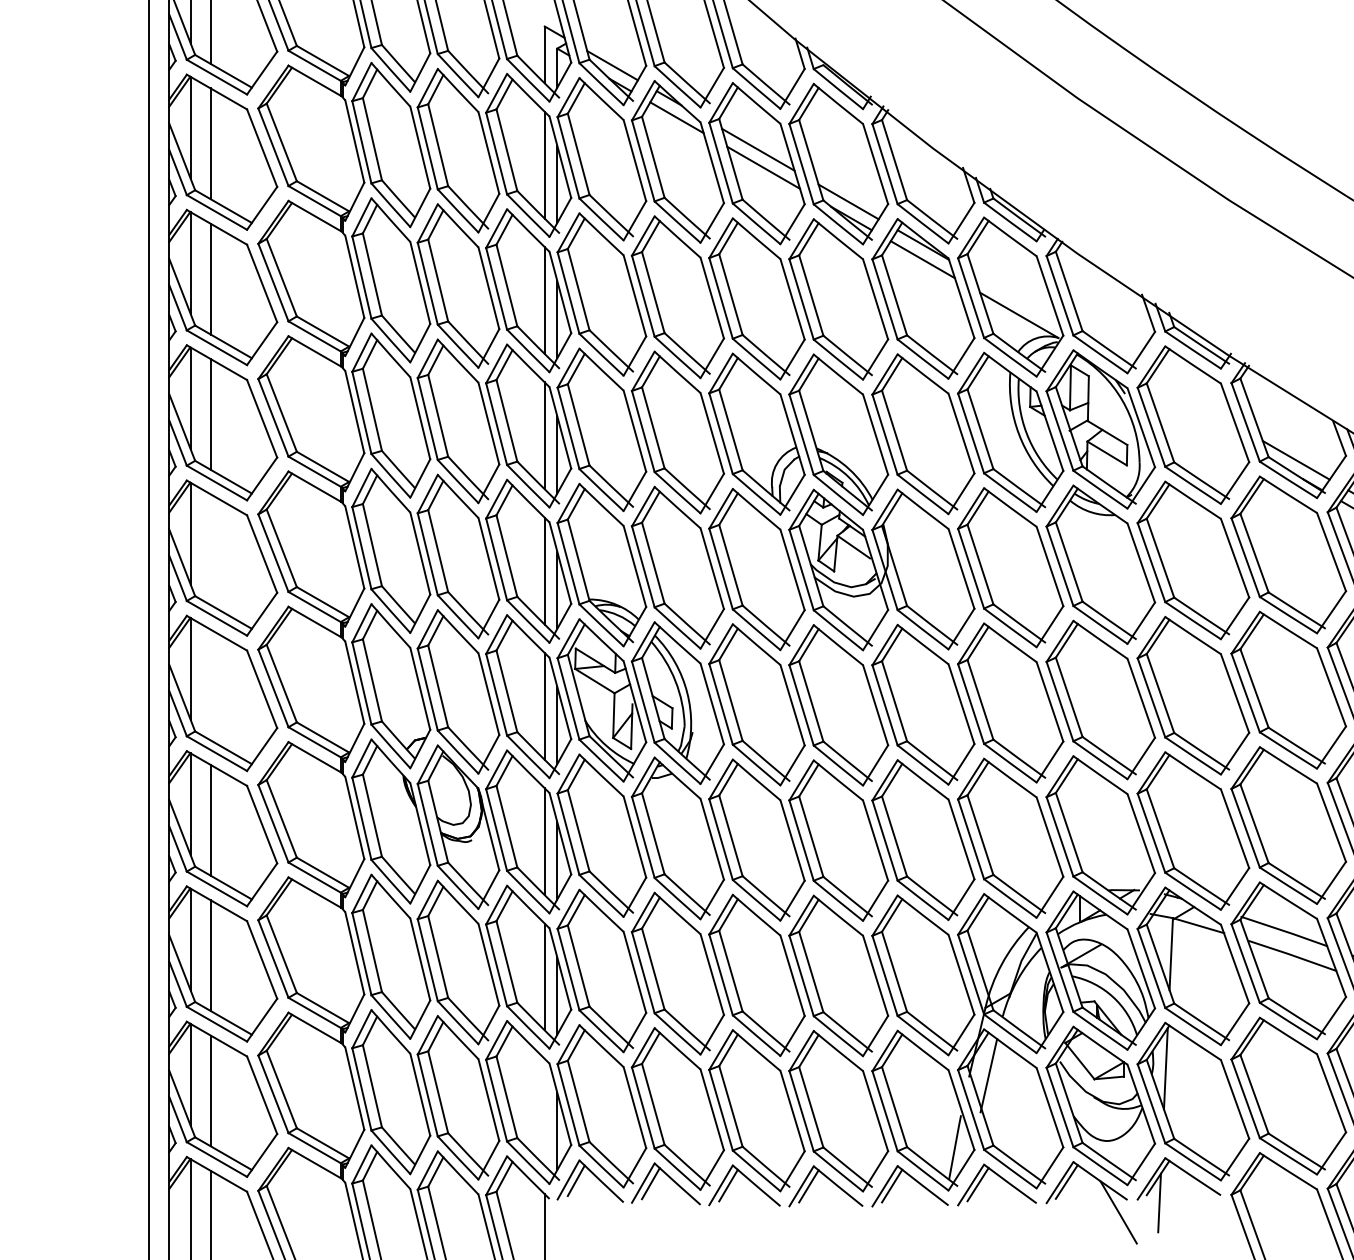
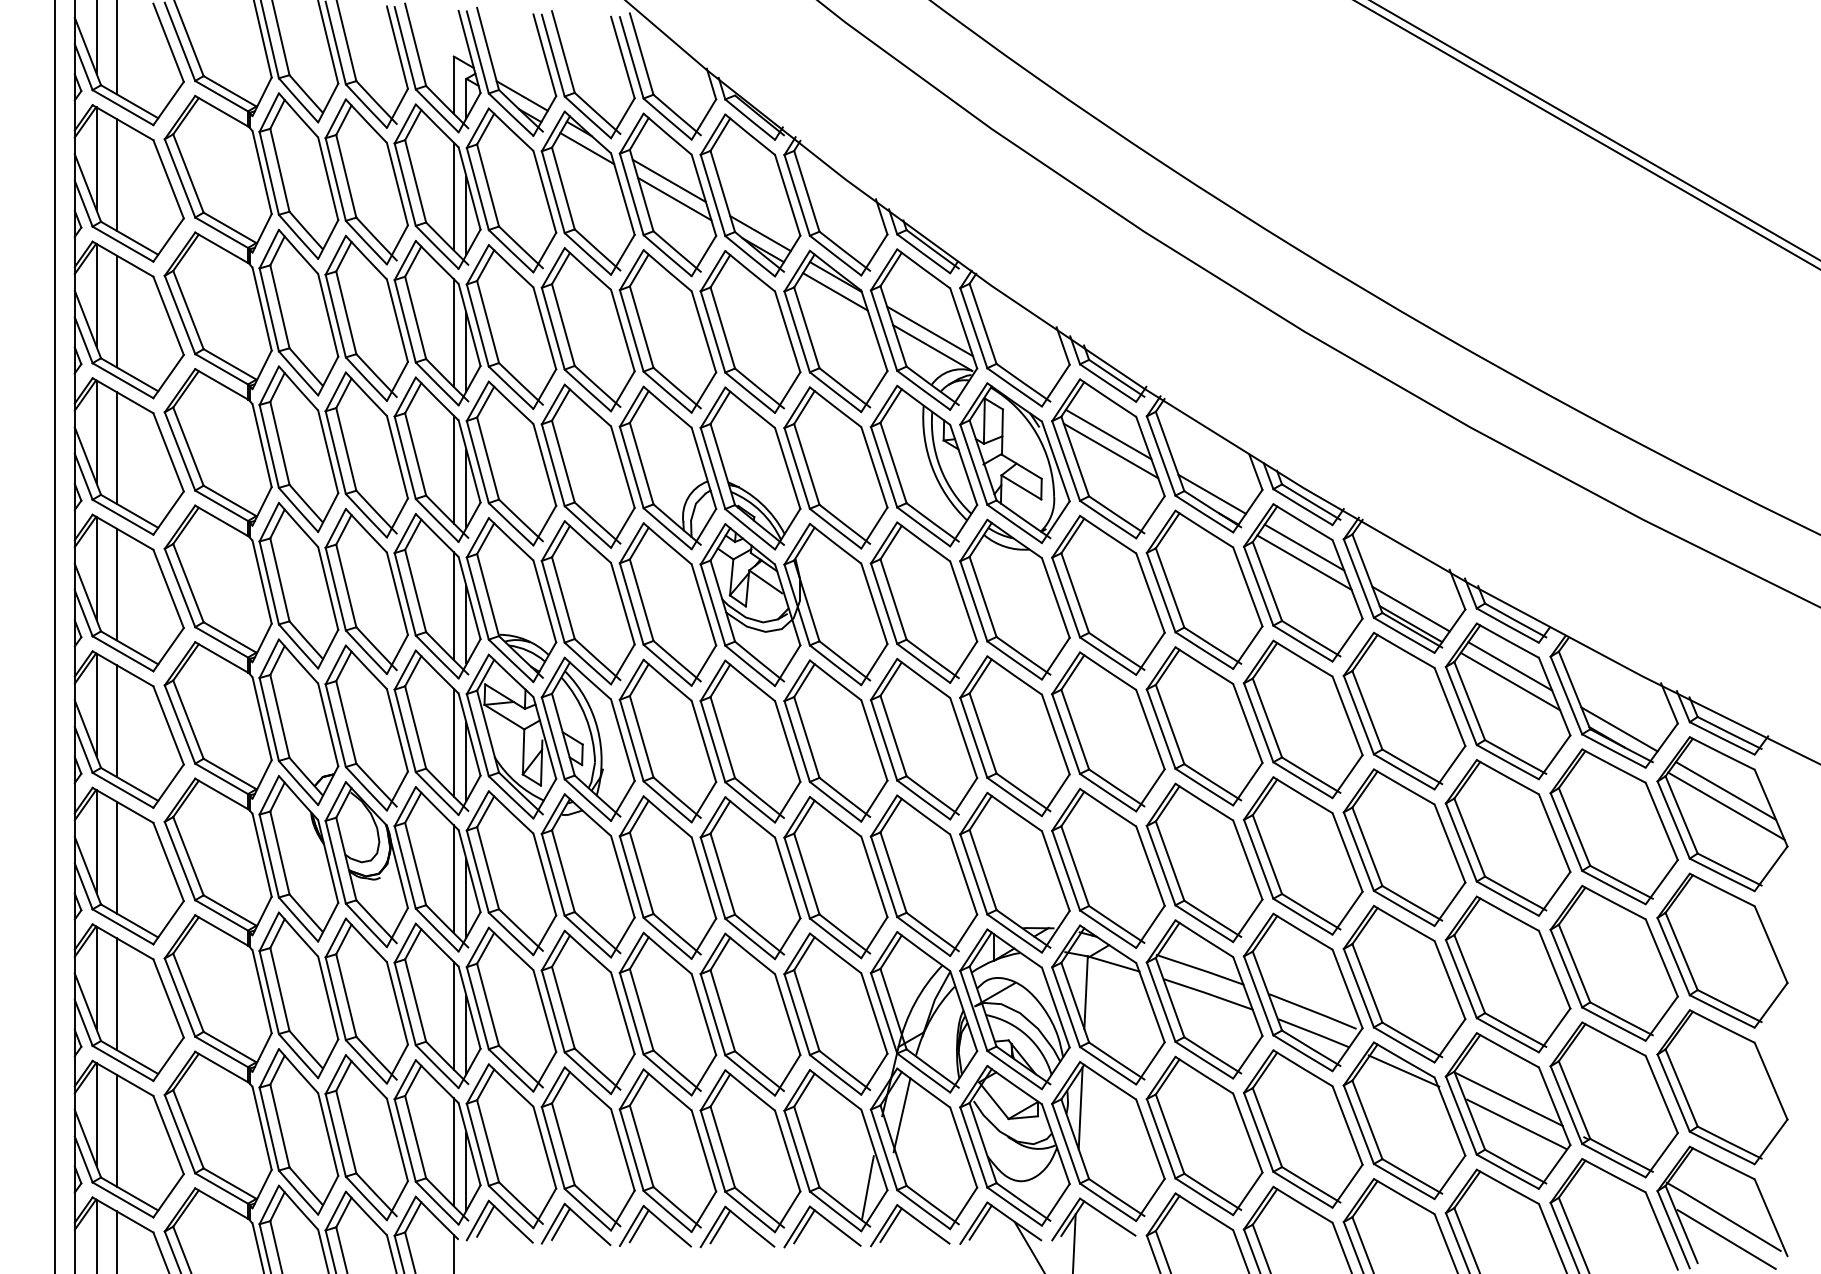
line: (1017, 298) -> (930, 331), added
line: (1193, 401) -> (1108, 434), added
line: (1195, 416) -> (1110, 450), added
line: (210, 549) -> (116, 584), added
line: (210, 684) -> (116, 720), added
line: (544, 1112) -> (453, 1152), added

